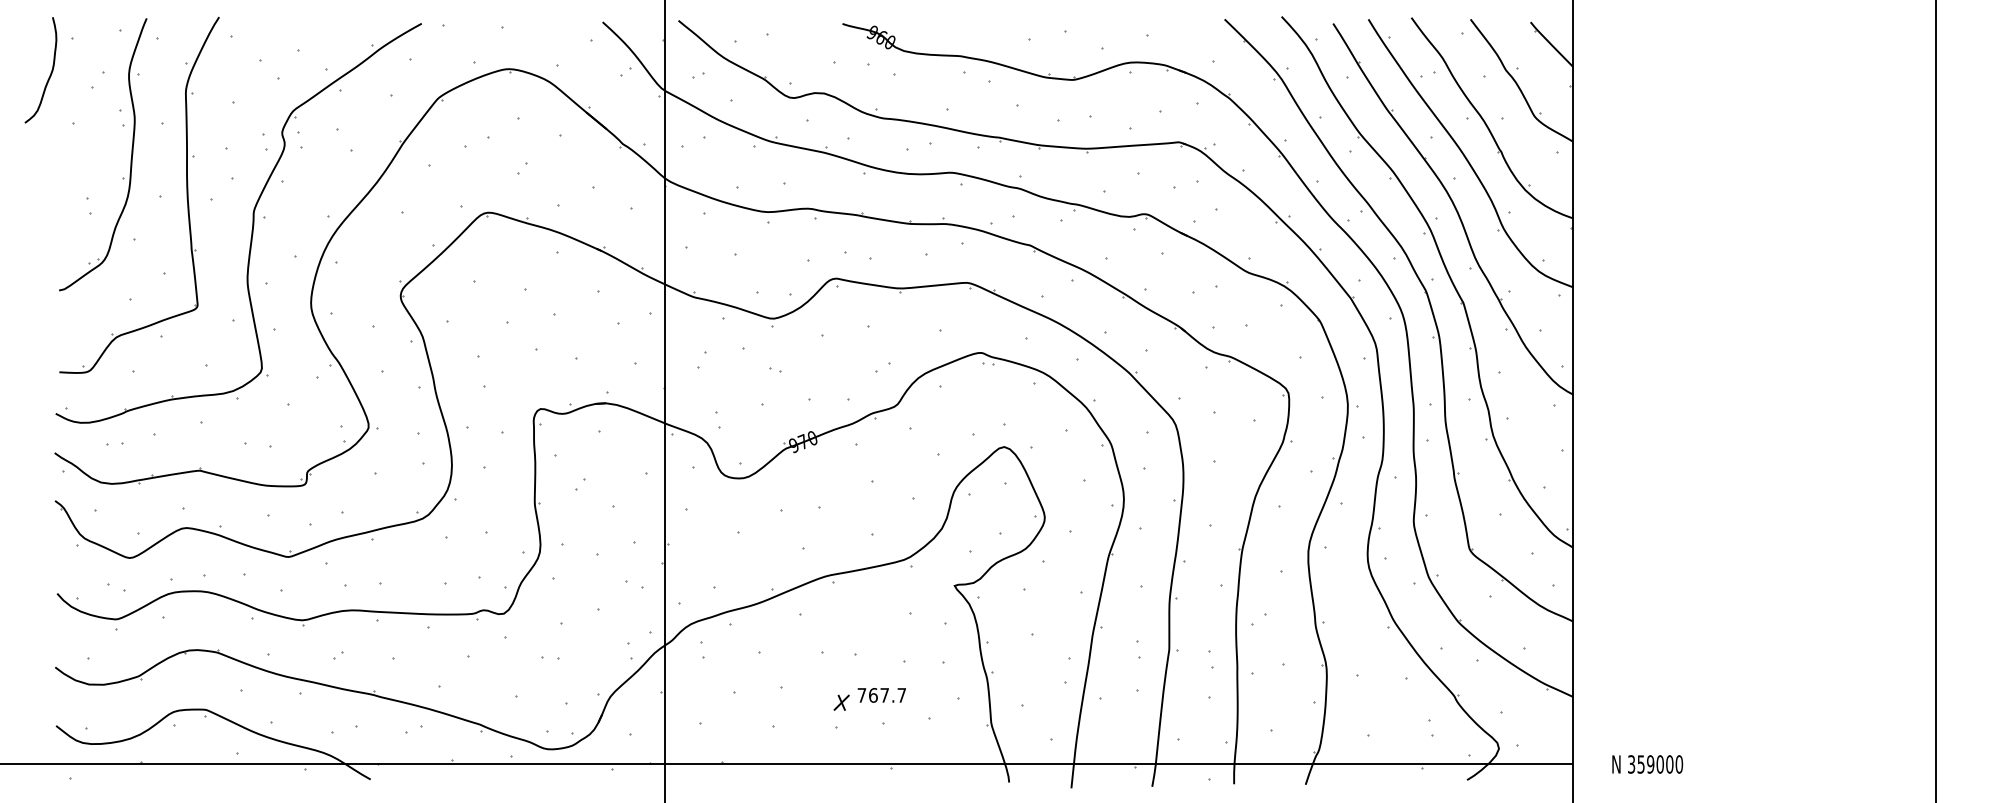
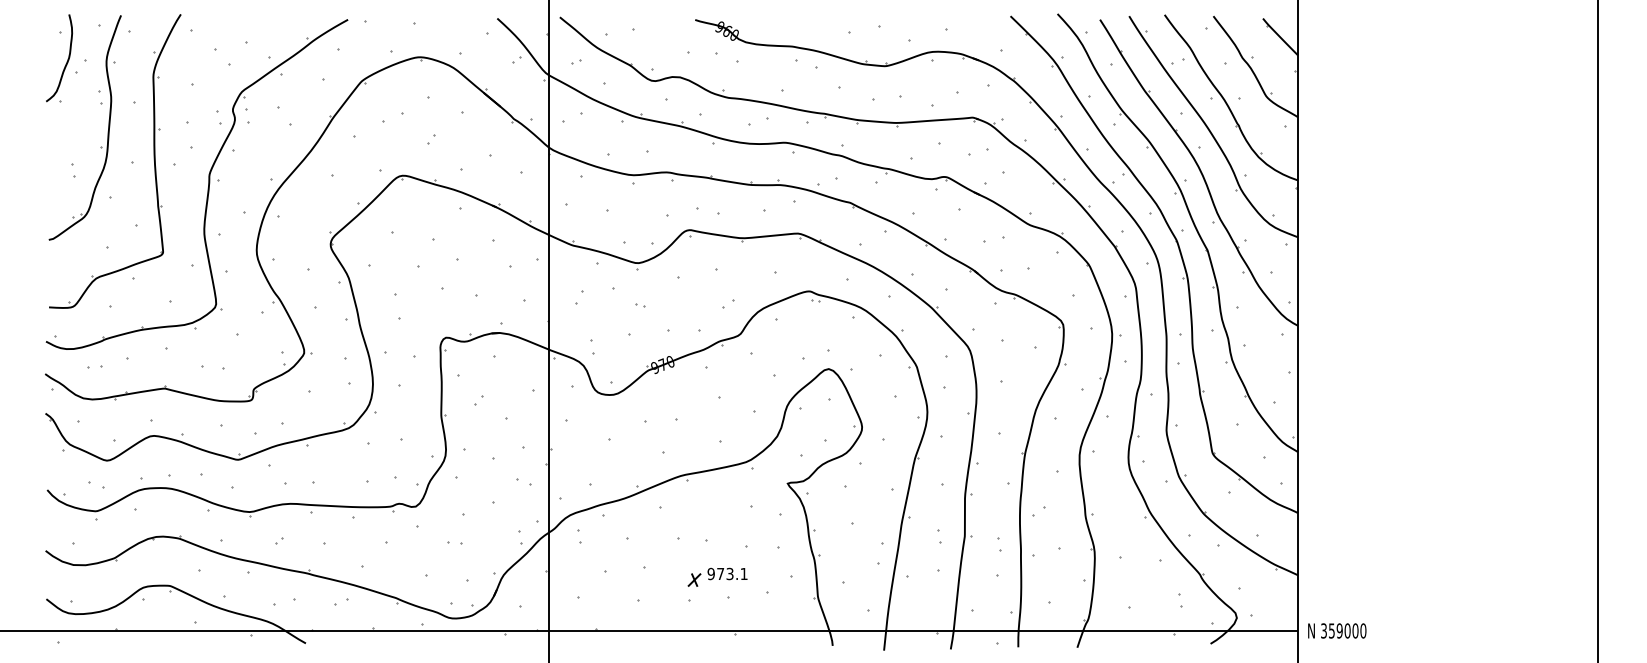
curve: (50, 72) -> (67, 60), moved
text: (881, 695) -> (727, 574), 767.7 -> 973.1
text: (1647, 764) -> (1337, 631), moved

